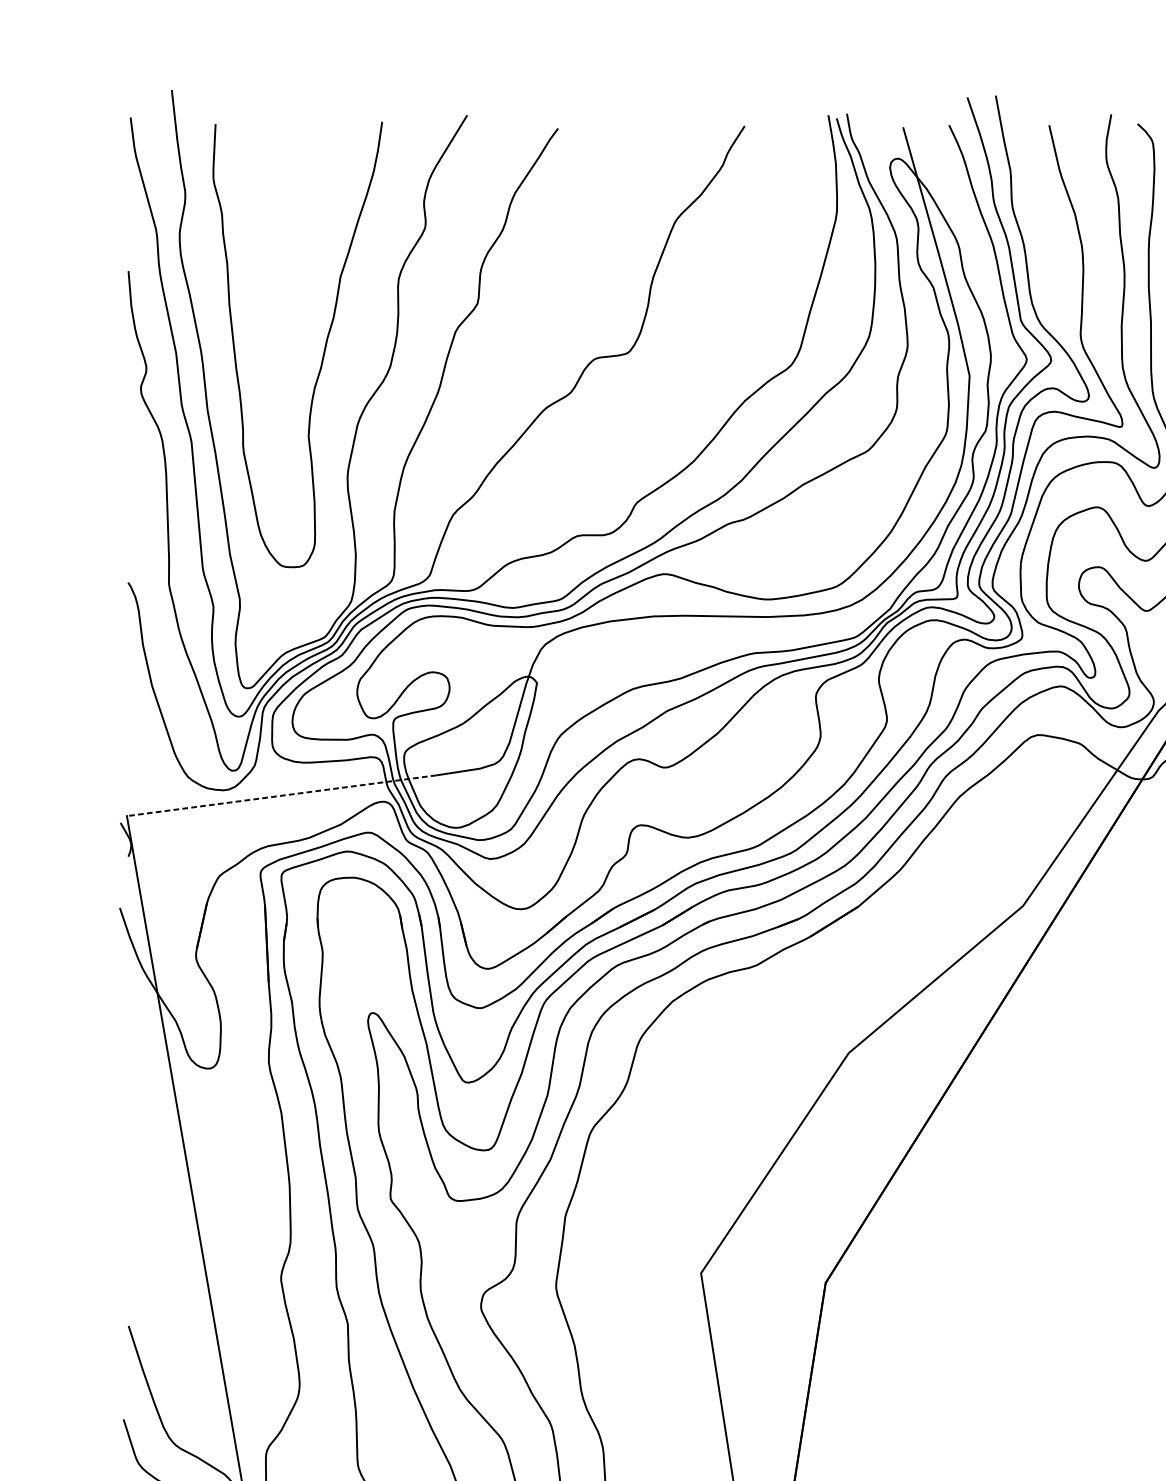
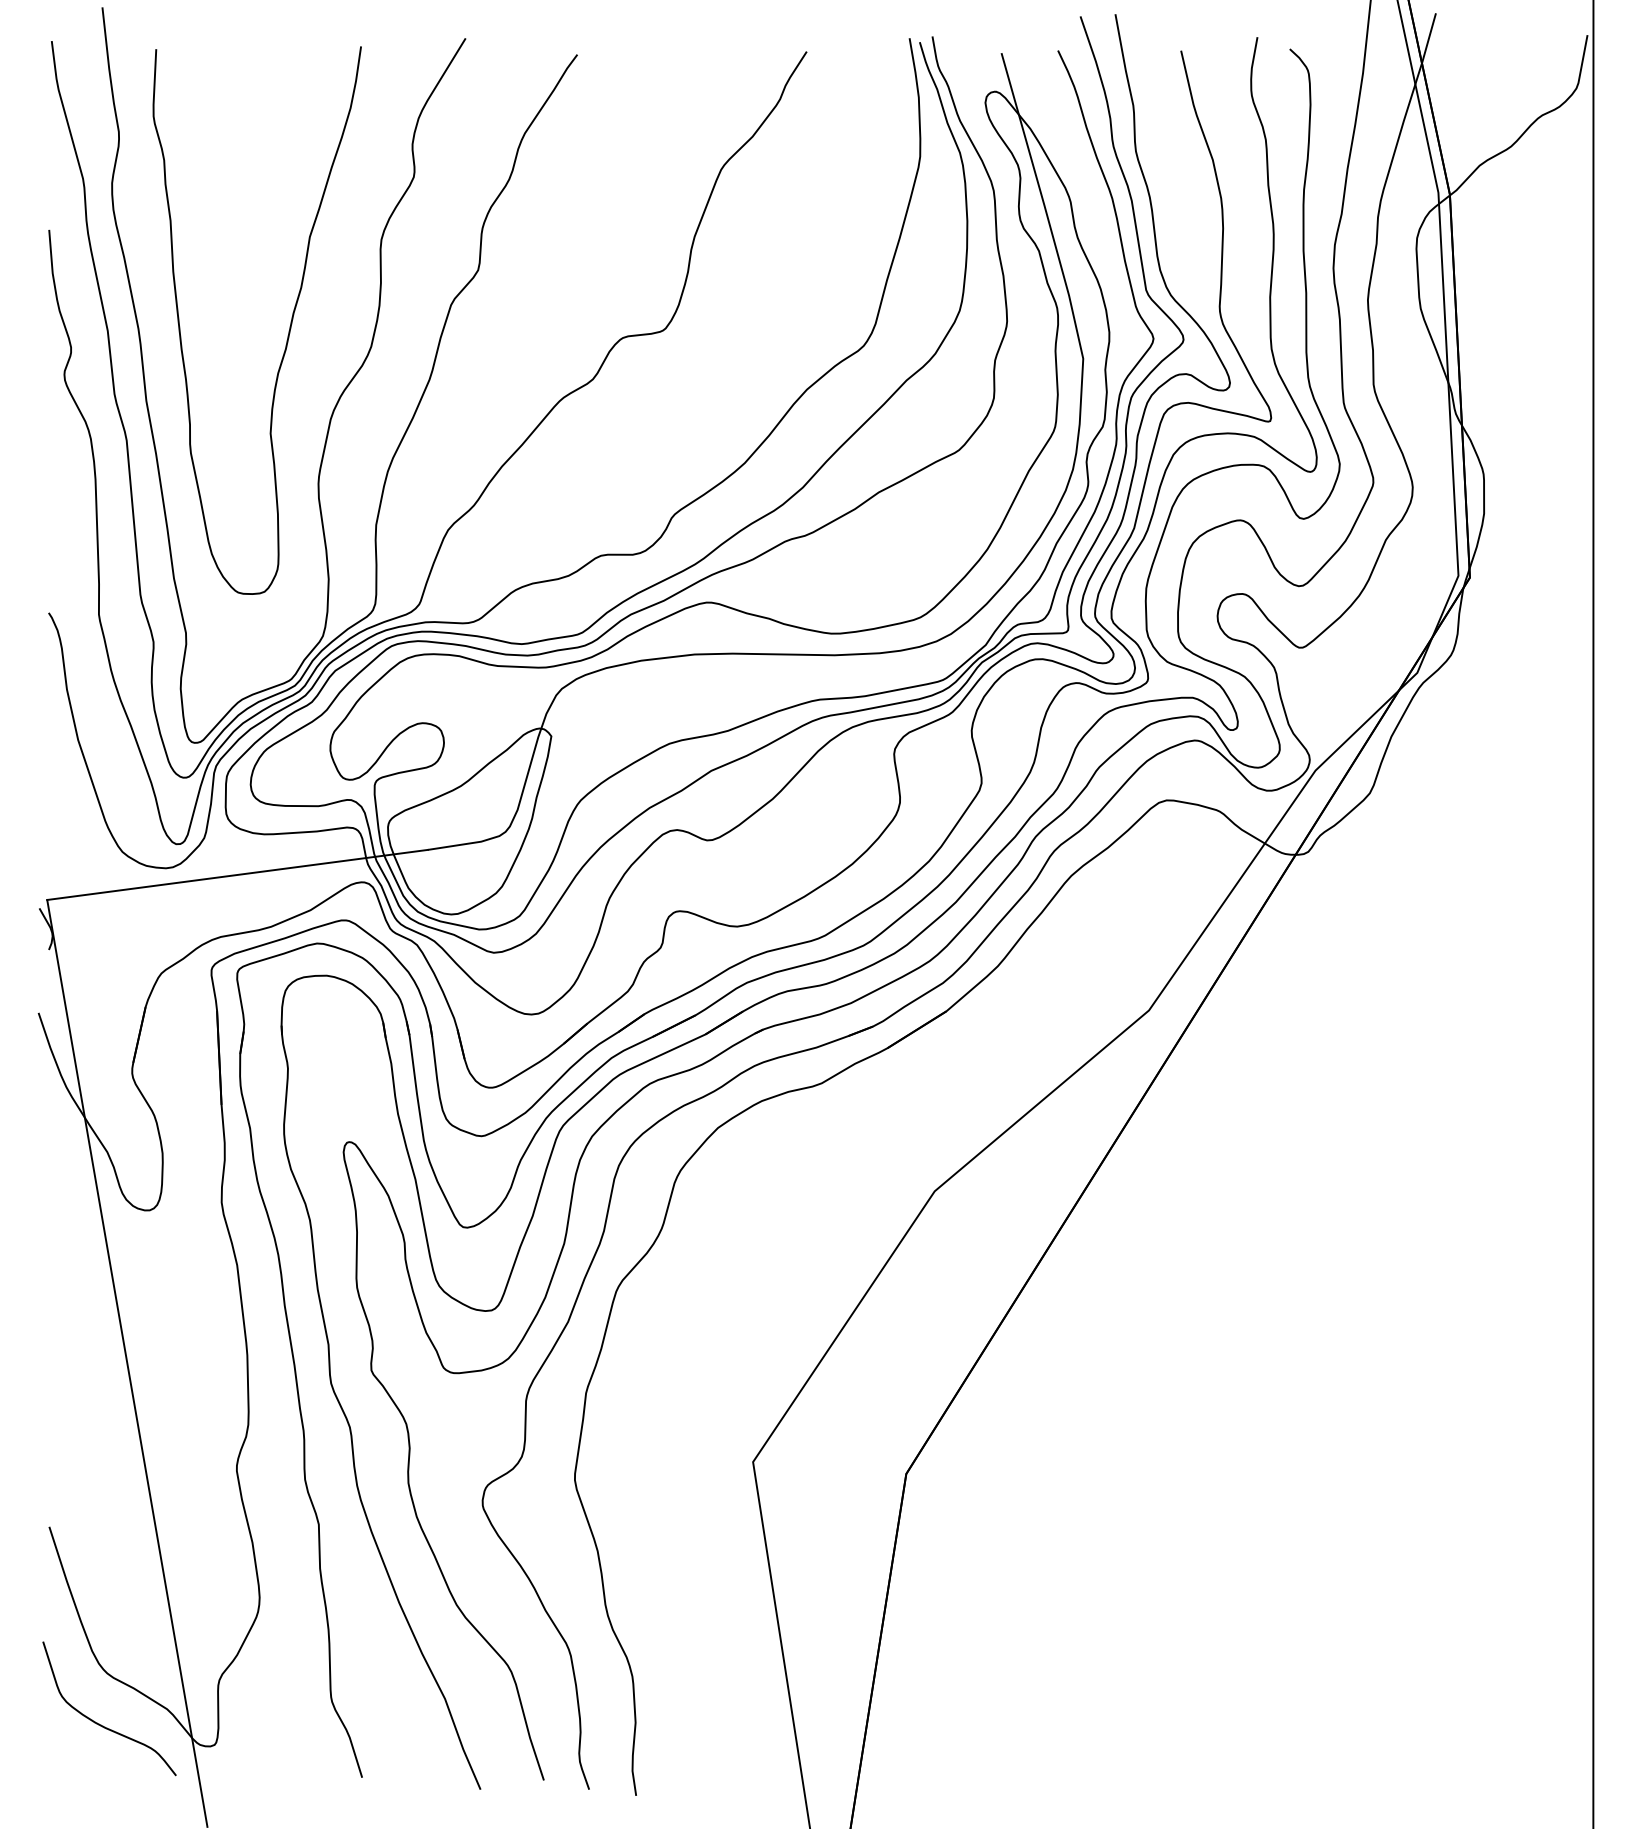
line: (281, 795) -> (237, 874), dashed -> solid

